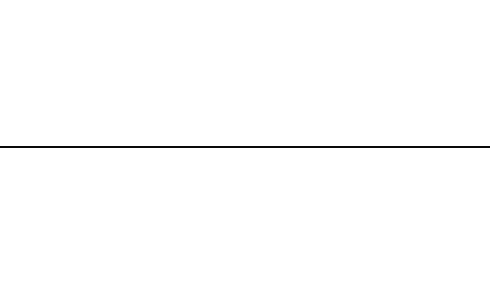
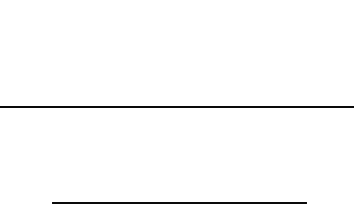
line: (248, 281) -> (179, 203), added

